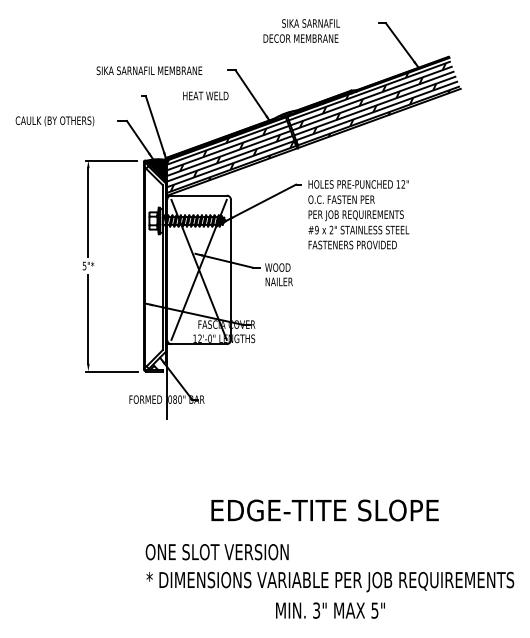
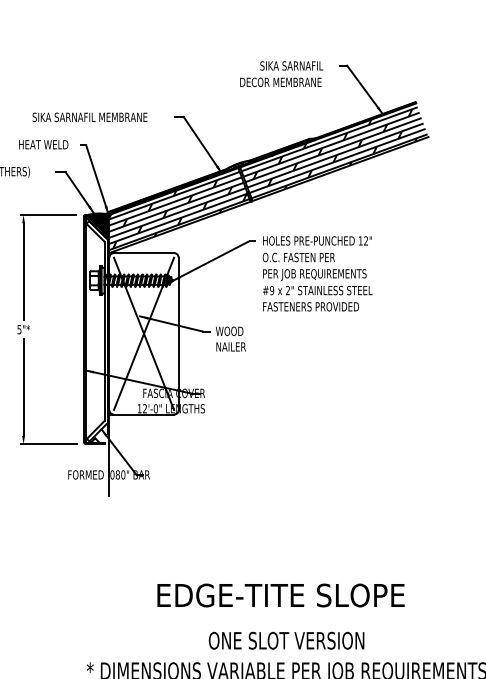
text: (301, 30) -> (281, 73), moved
text: (205, 95) -> (43, 144), moved
text: (216, 552) -> (285, 641), moved

